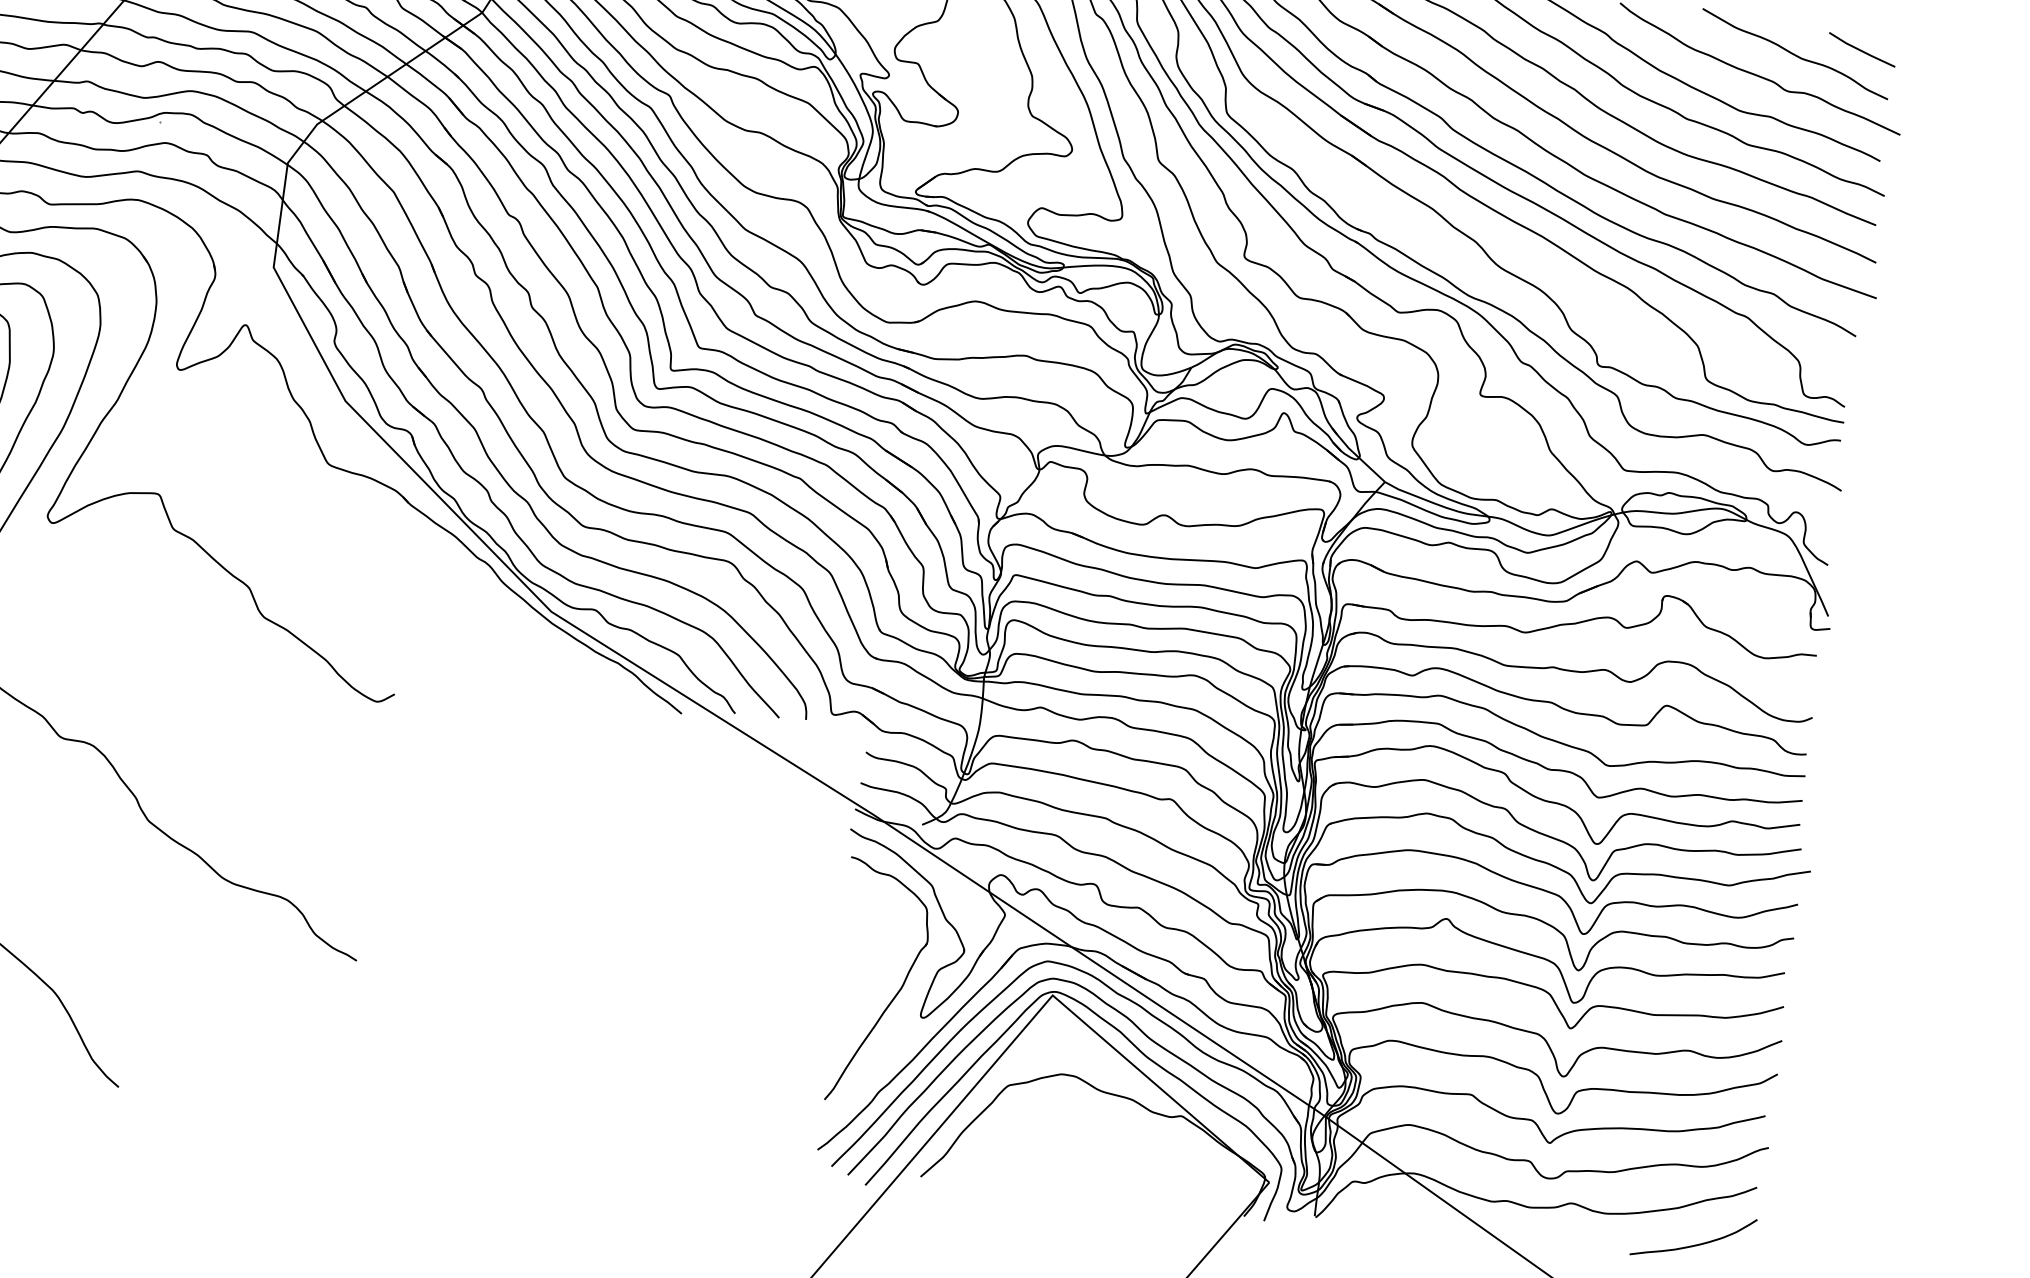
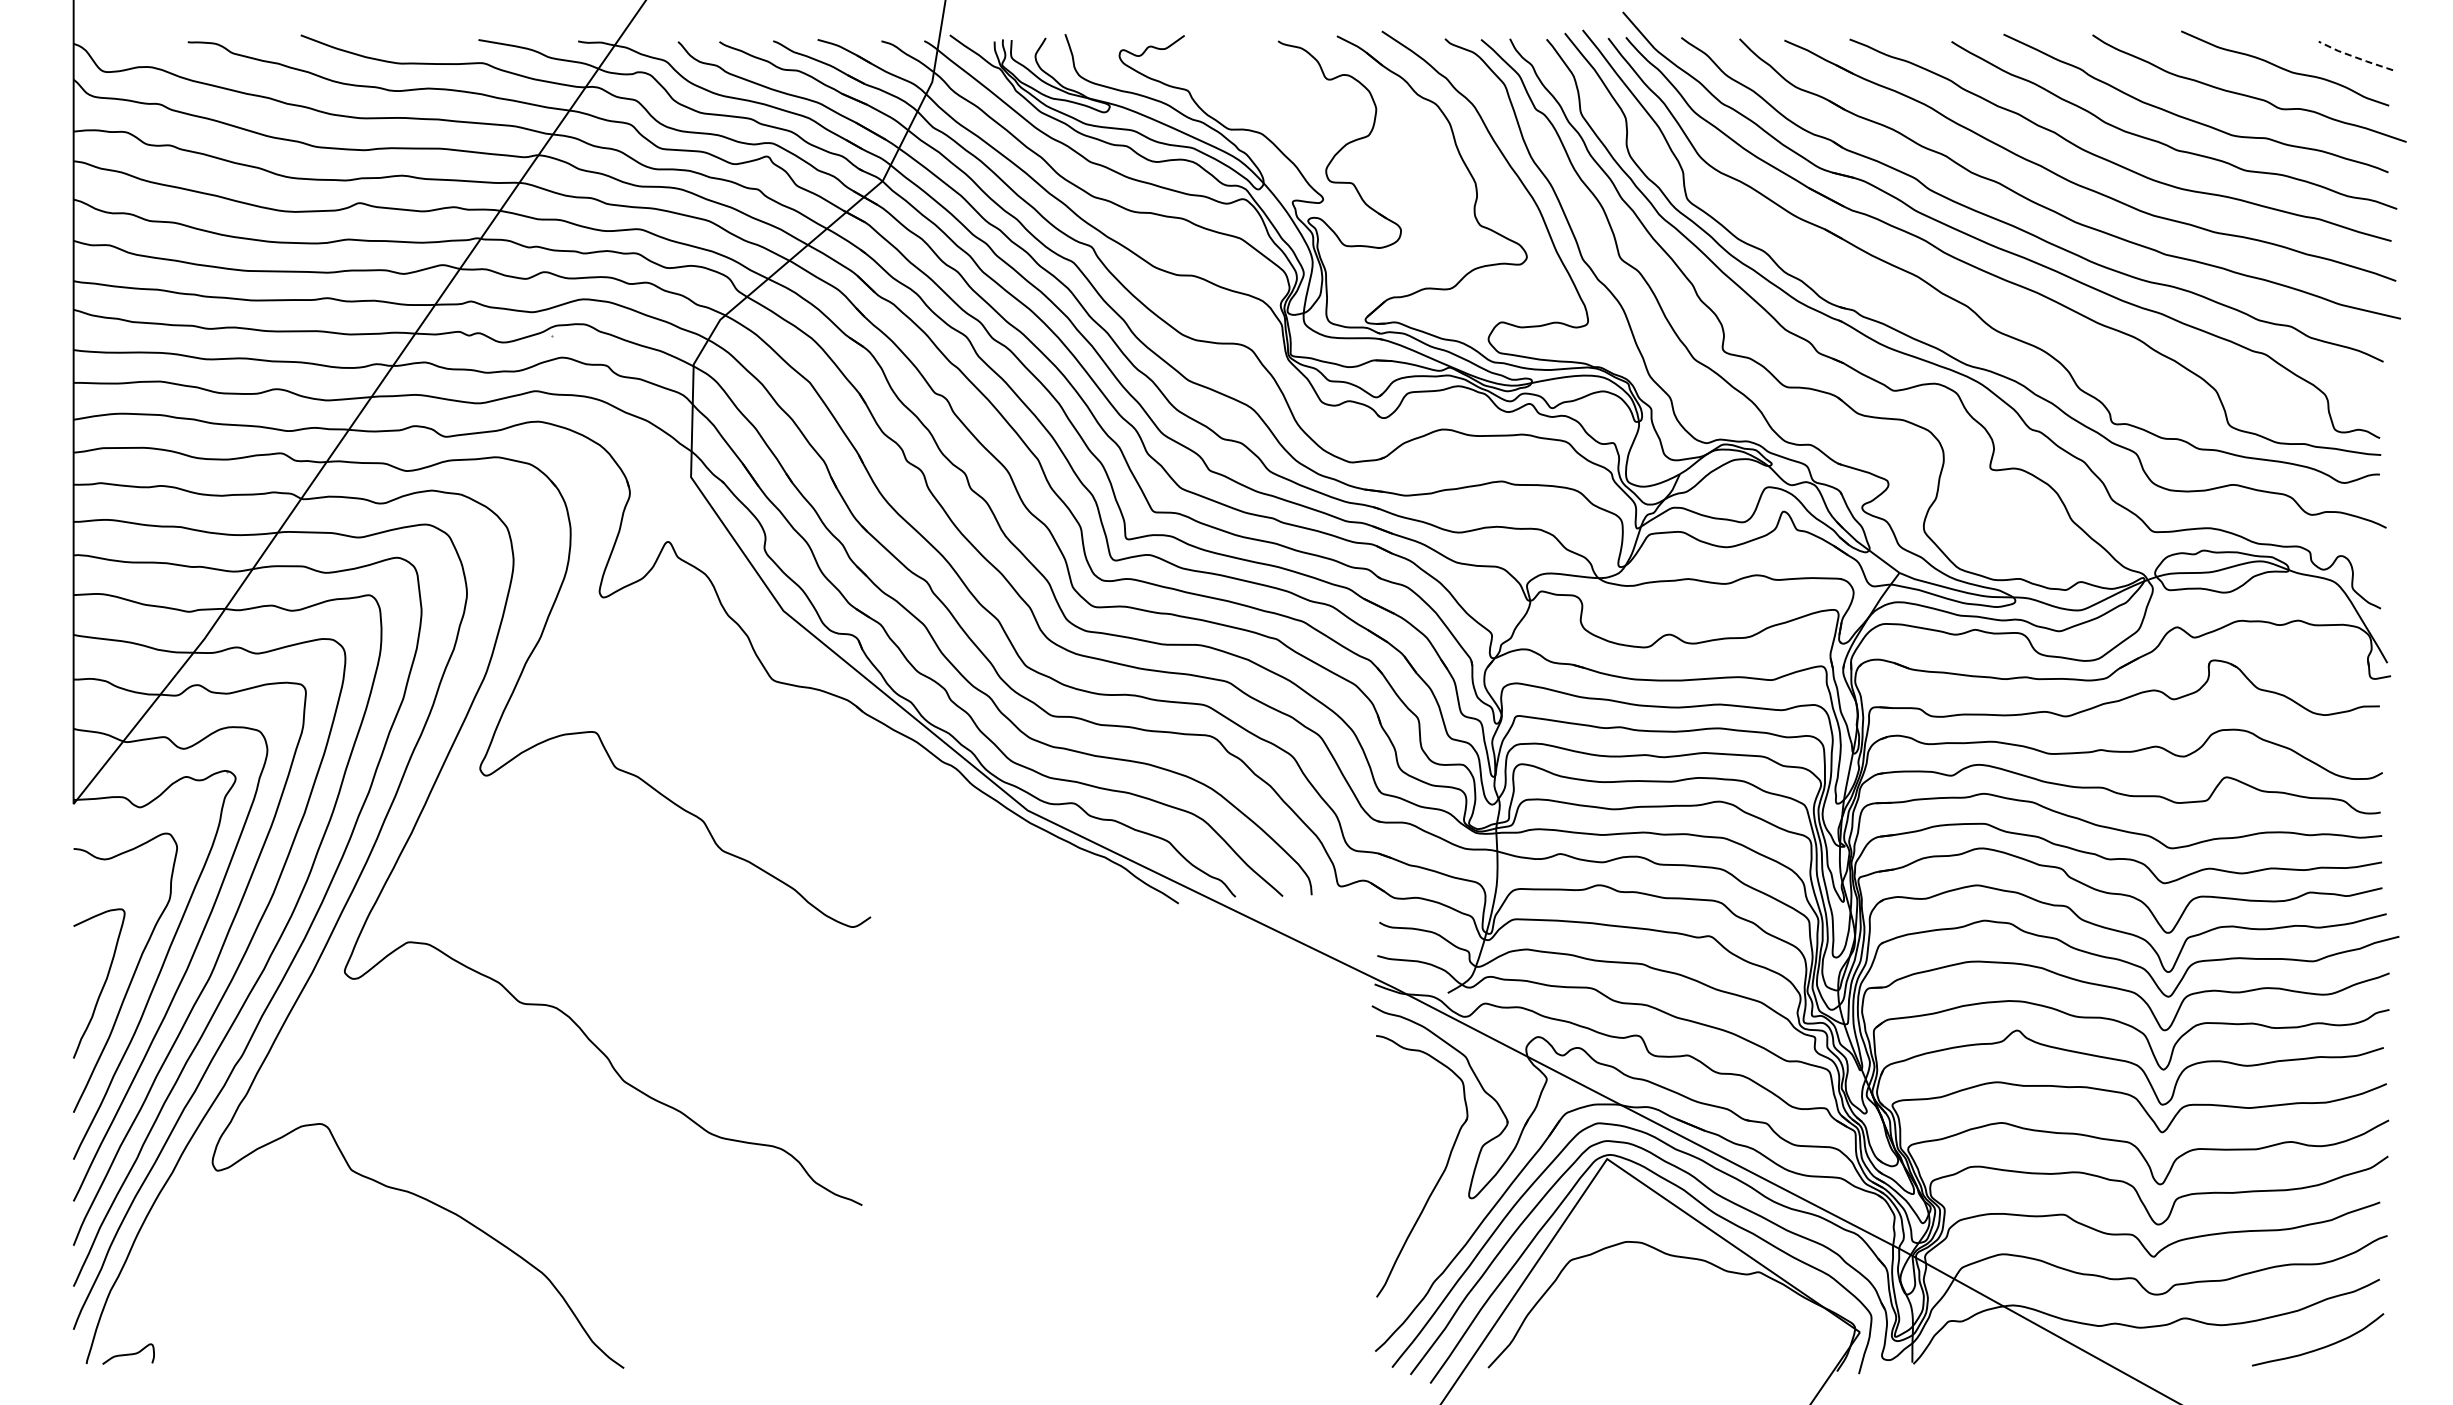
line: (1860, 51) -> (2354, 57), solid -> dashed

